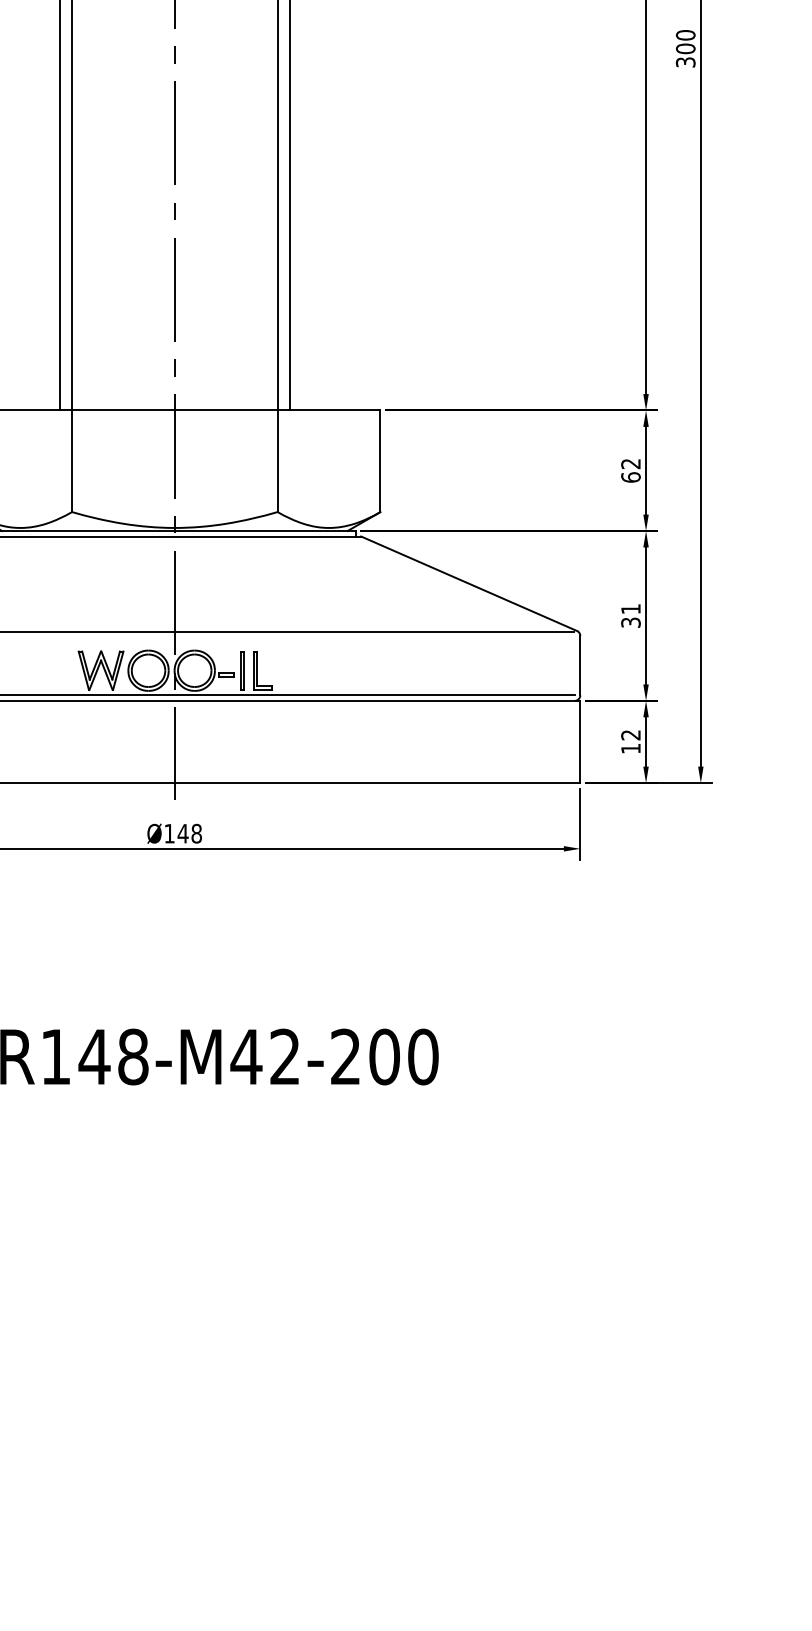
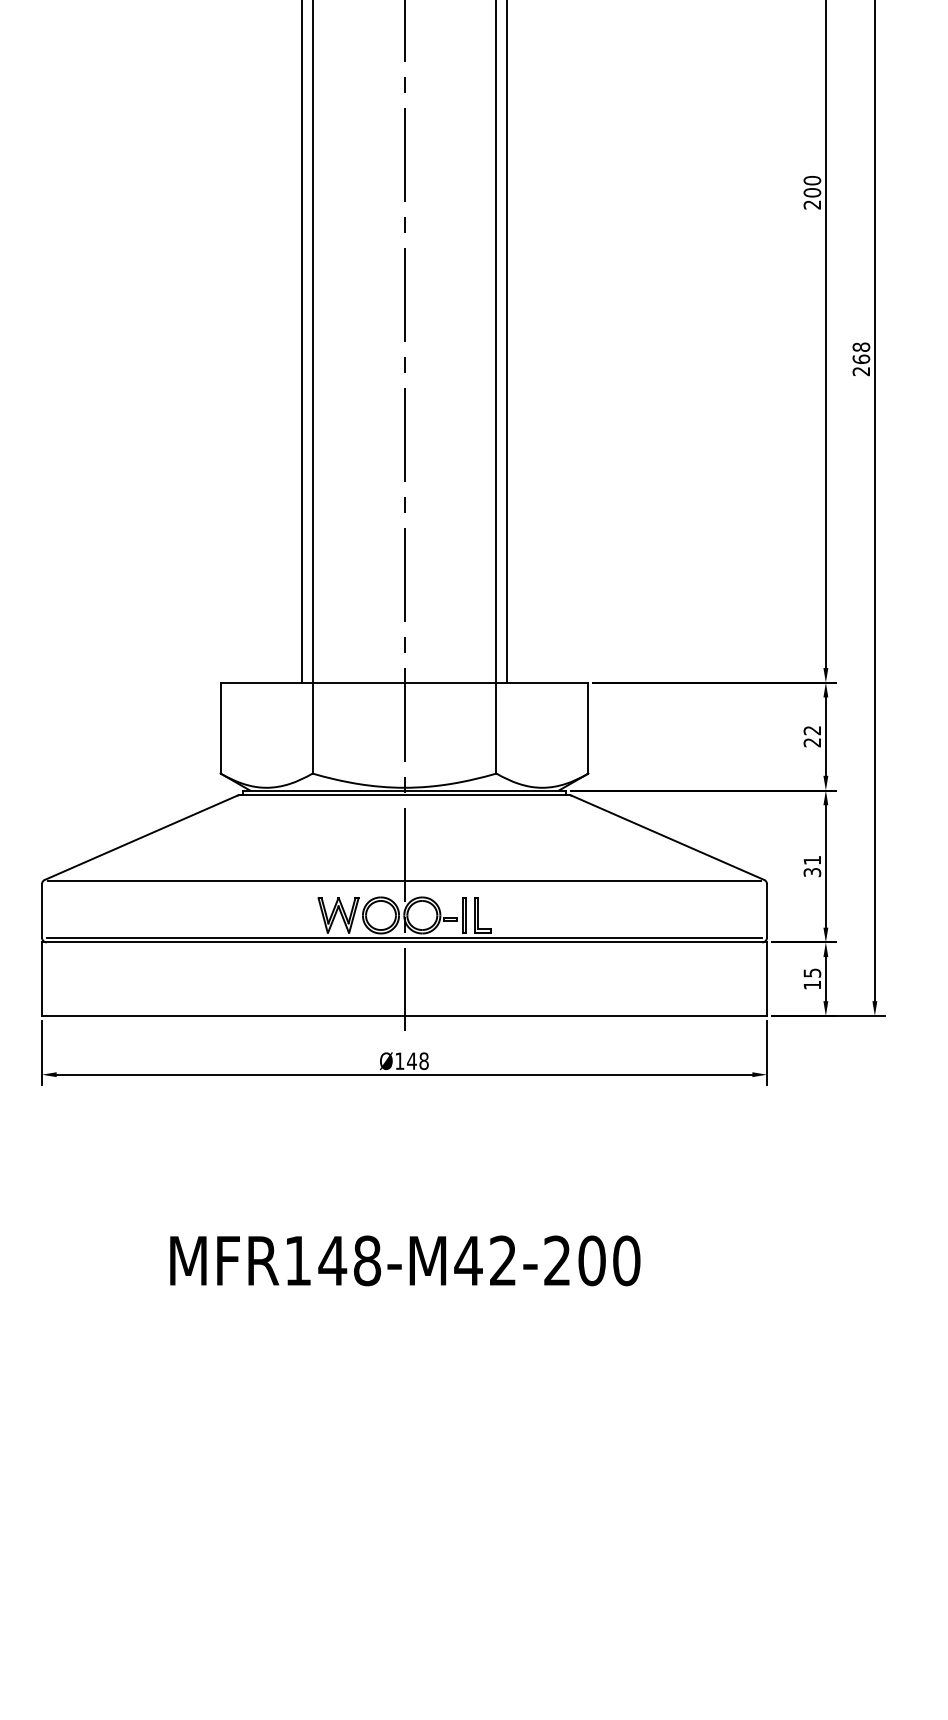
text: (685, 49) -> (861, 359), 300 -> 268
text: (631, 477) -> (812, 742), 62 -> 22
text: (631, 734) -> (812, 972), 12 -> 15

